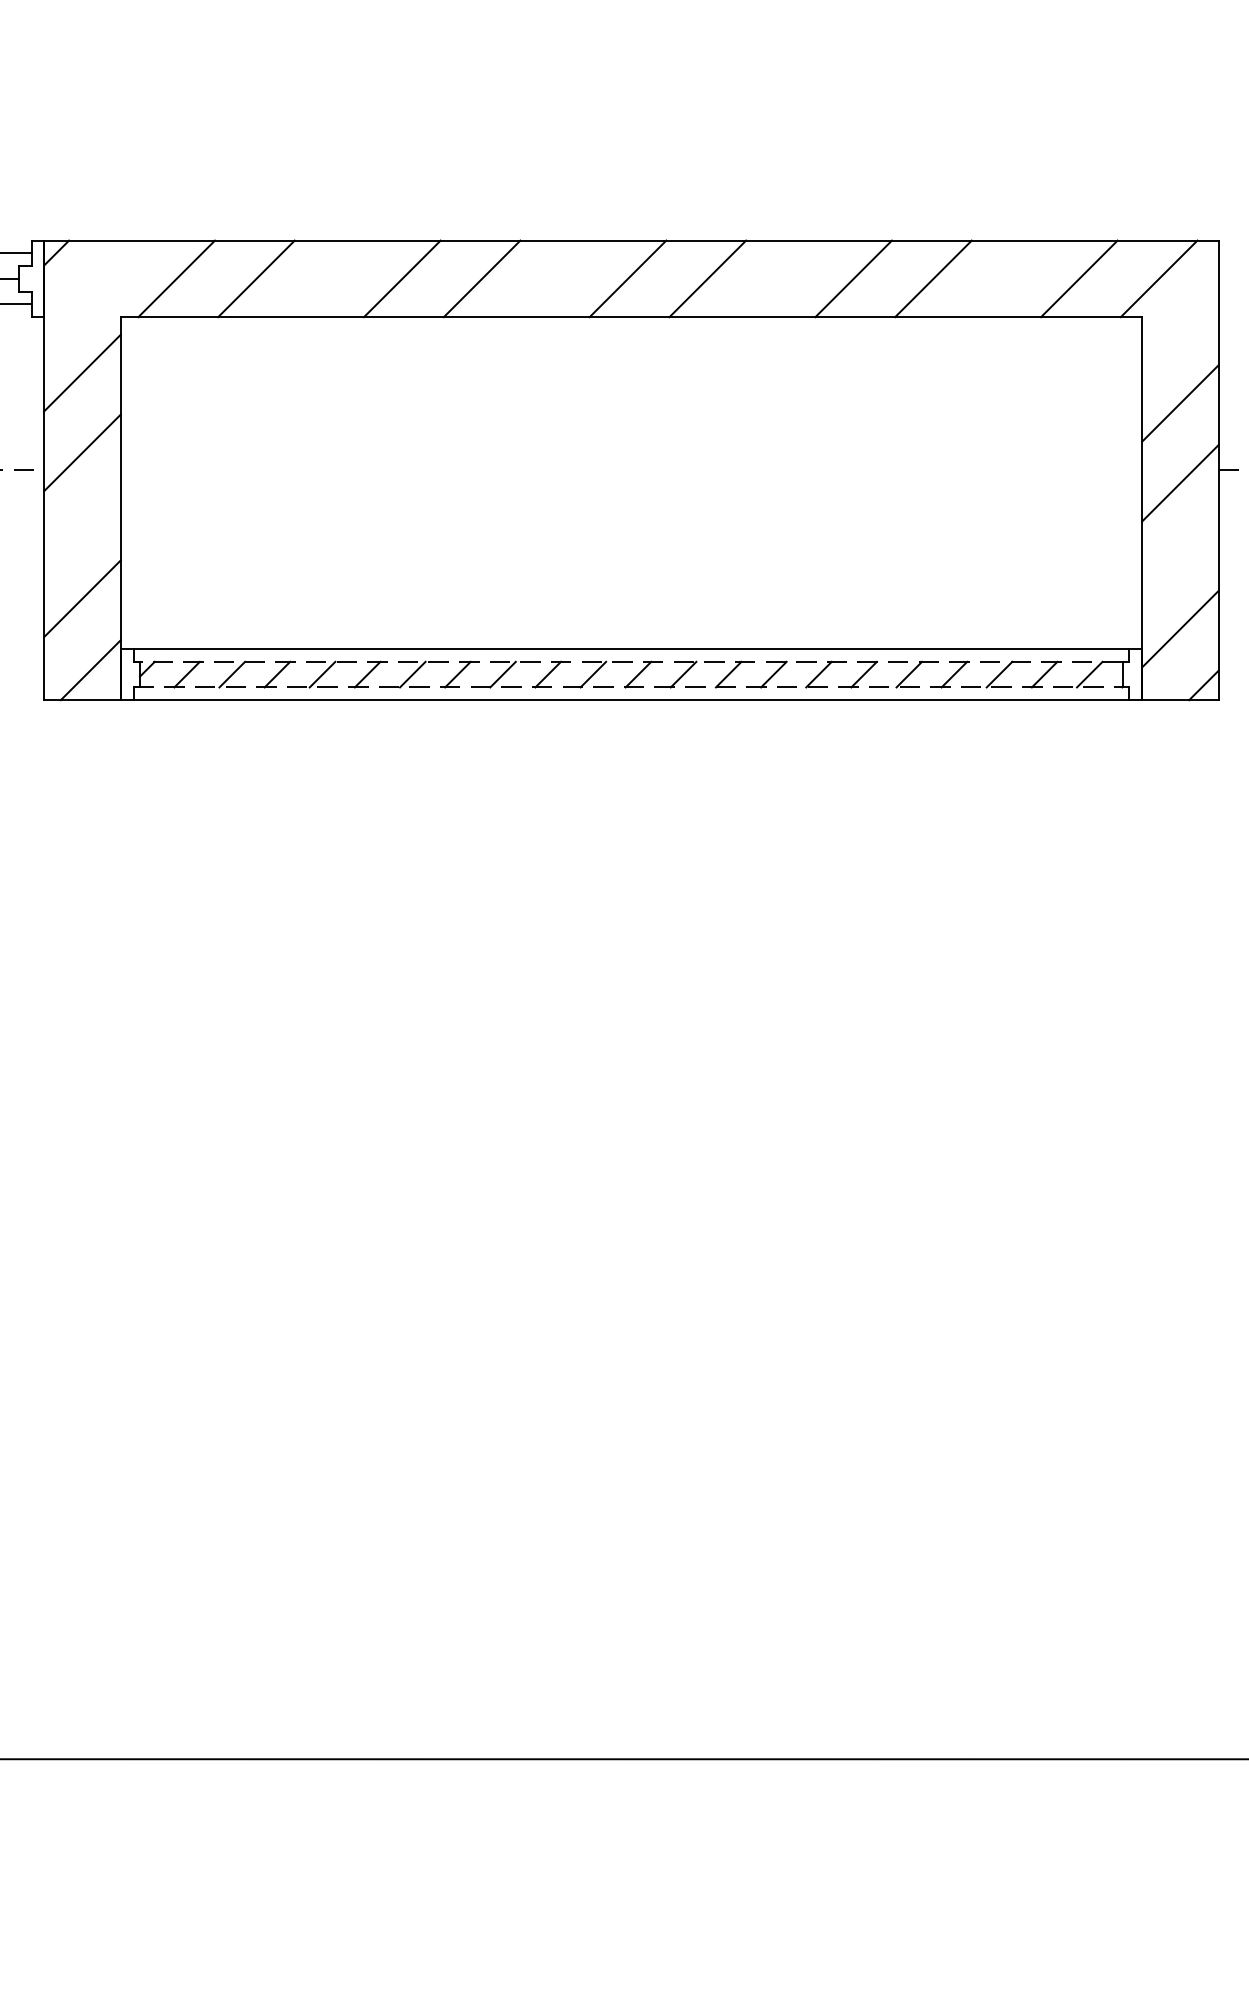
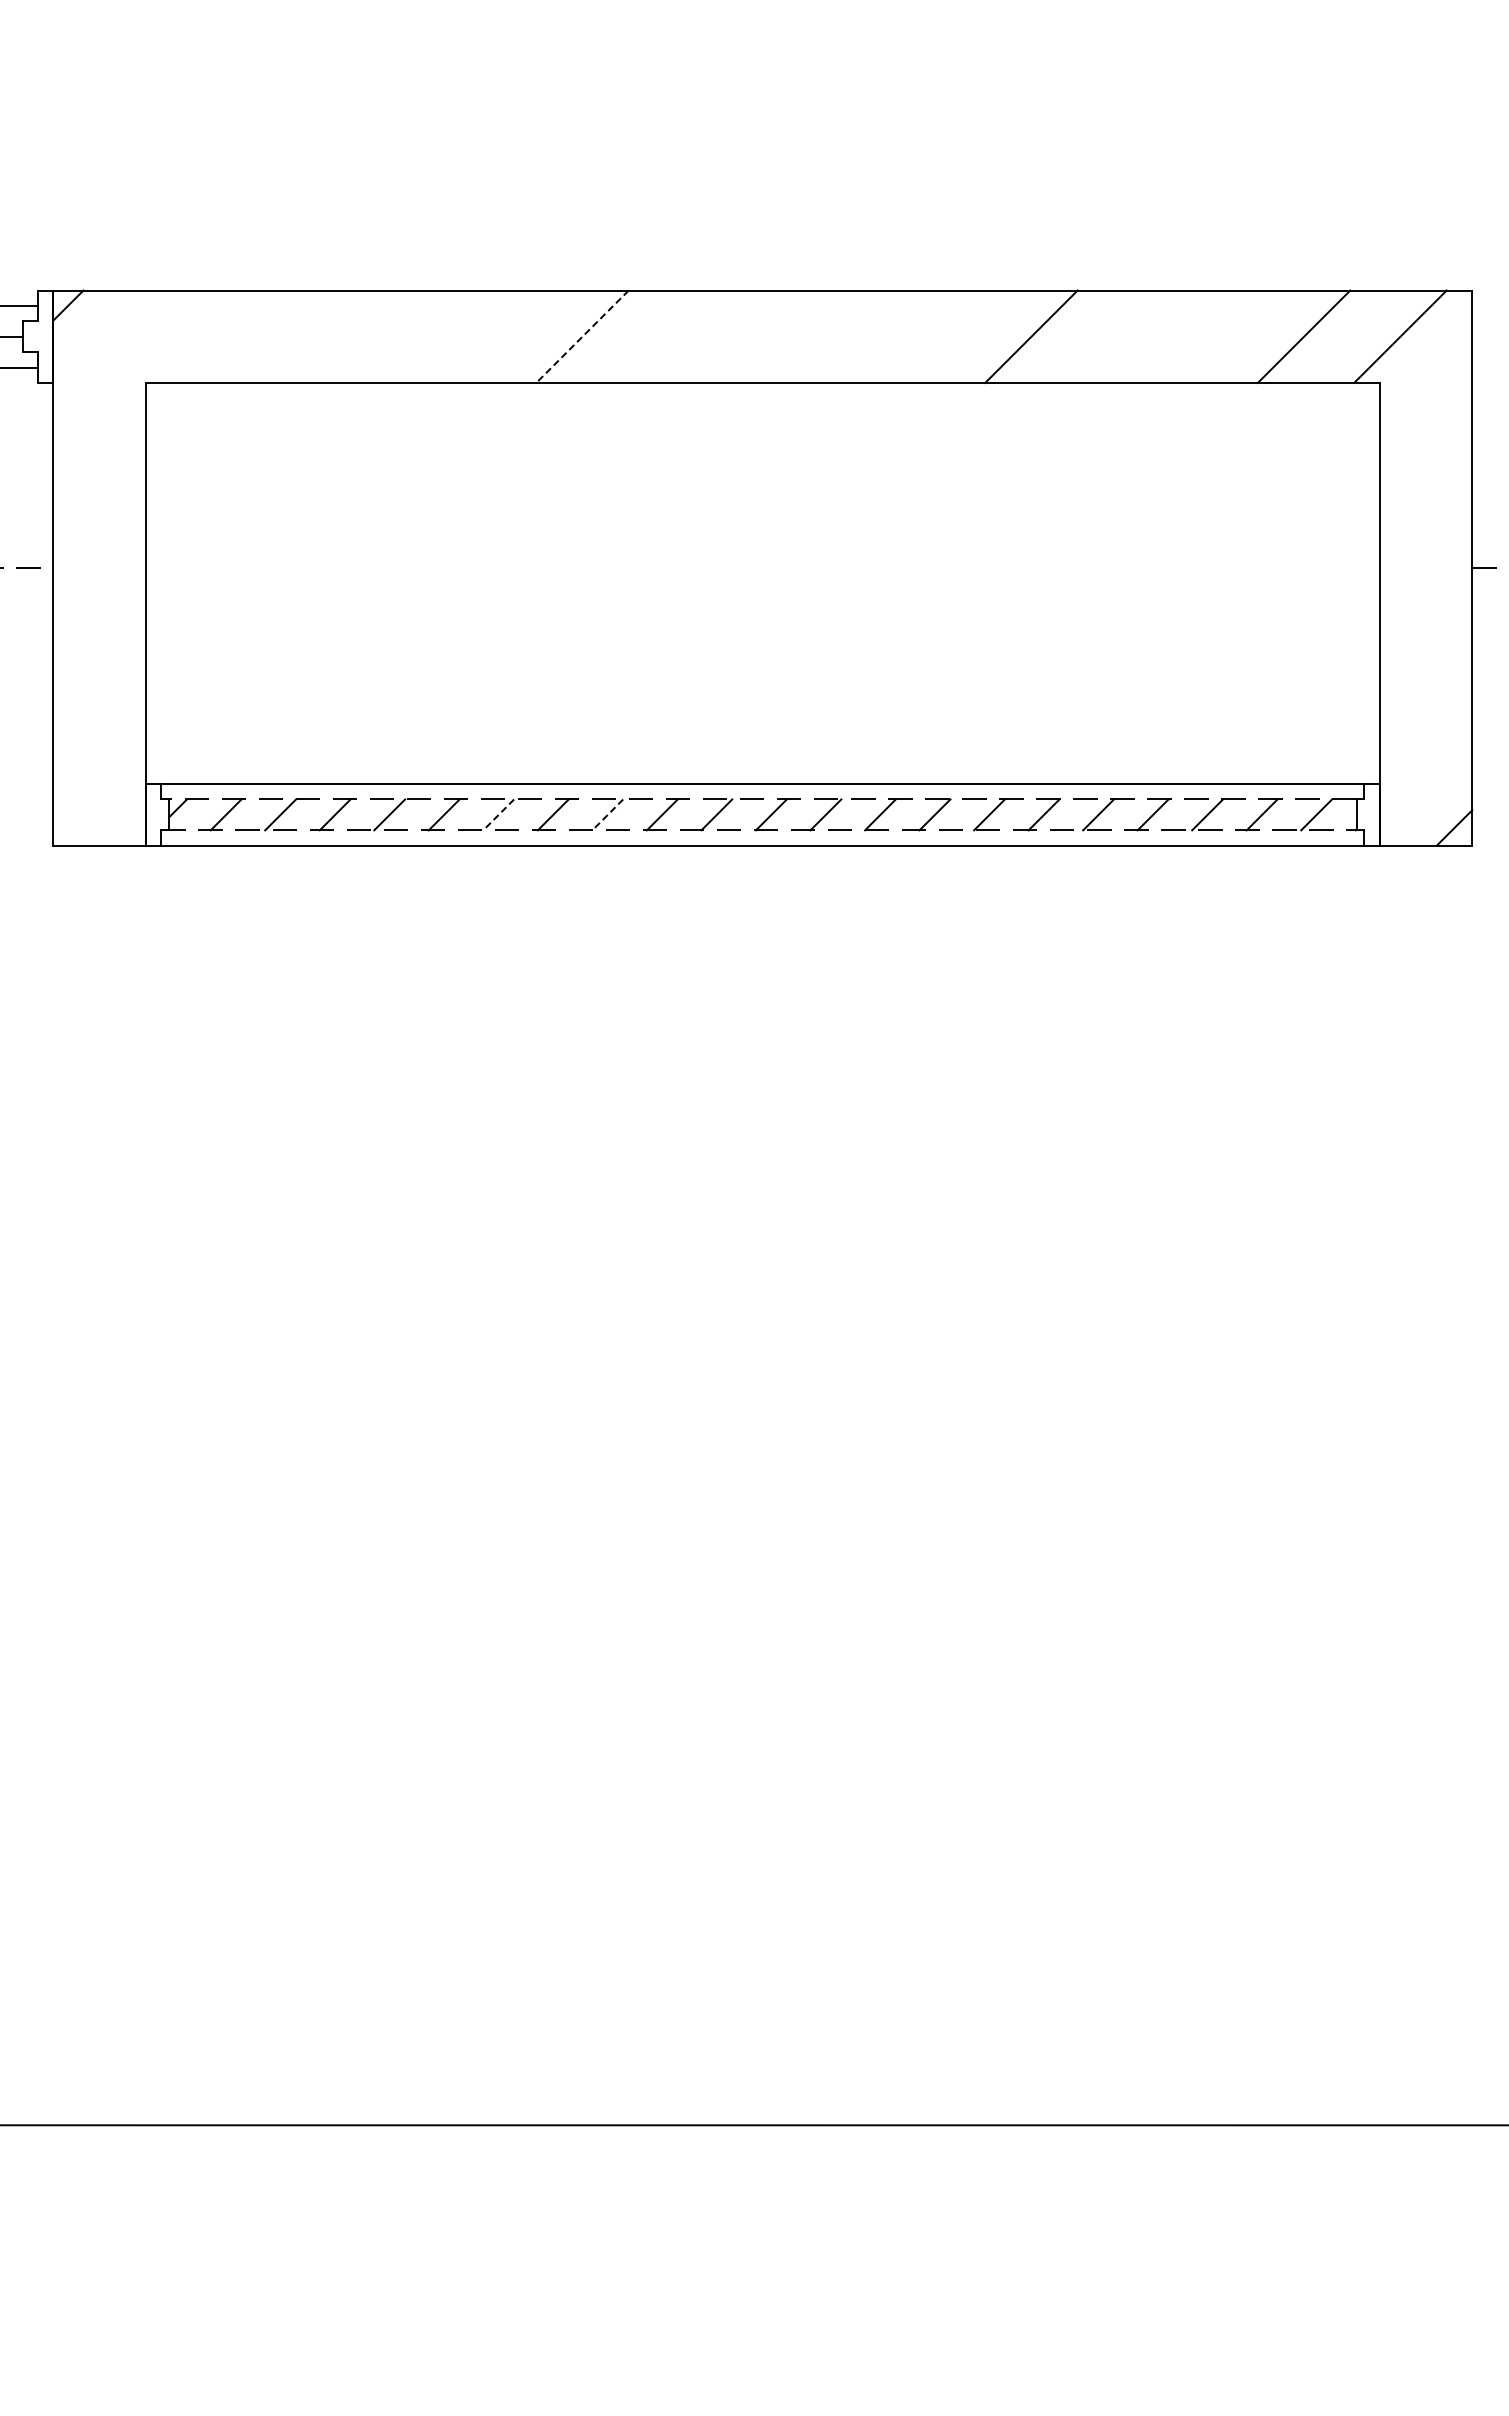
line: (176, 278) -> (213, 336), removed
line: (256, 278) -> (309, 336), removed
line: (401, 278) -> (485, 336), removed
line: (627, 278) -> (758, 336), removed
line: (707, 278) -> (854, 336), removed
line: (933, 278) -> (1127, 336), removed
line: (482, 279) -> (582, 337), solid -> dashed
line: (82, 373) -> (99, 450), removed
line: (1179, 403) -> (1425, 487), removed
line: (82, 452) -> (99, 546), removed
line: (1179, 483) -> (1425, 583), removed
line: (82, 598) -> (99, 722), removed
line: (1179, 628) -> (1425, 759), removed
line: (90, 670) -> (109, 809), removed
line: (412, 674) -> (498, 814), solid -> dashed
line: (502, 674) -> (607, 814), solid -> dashed

